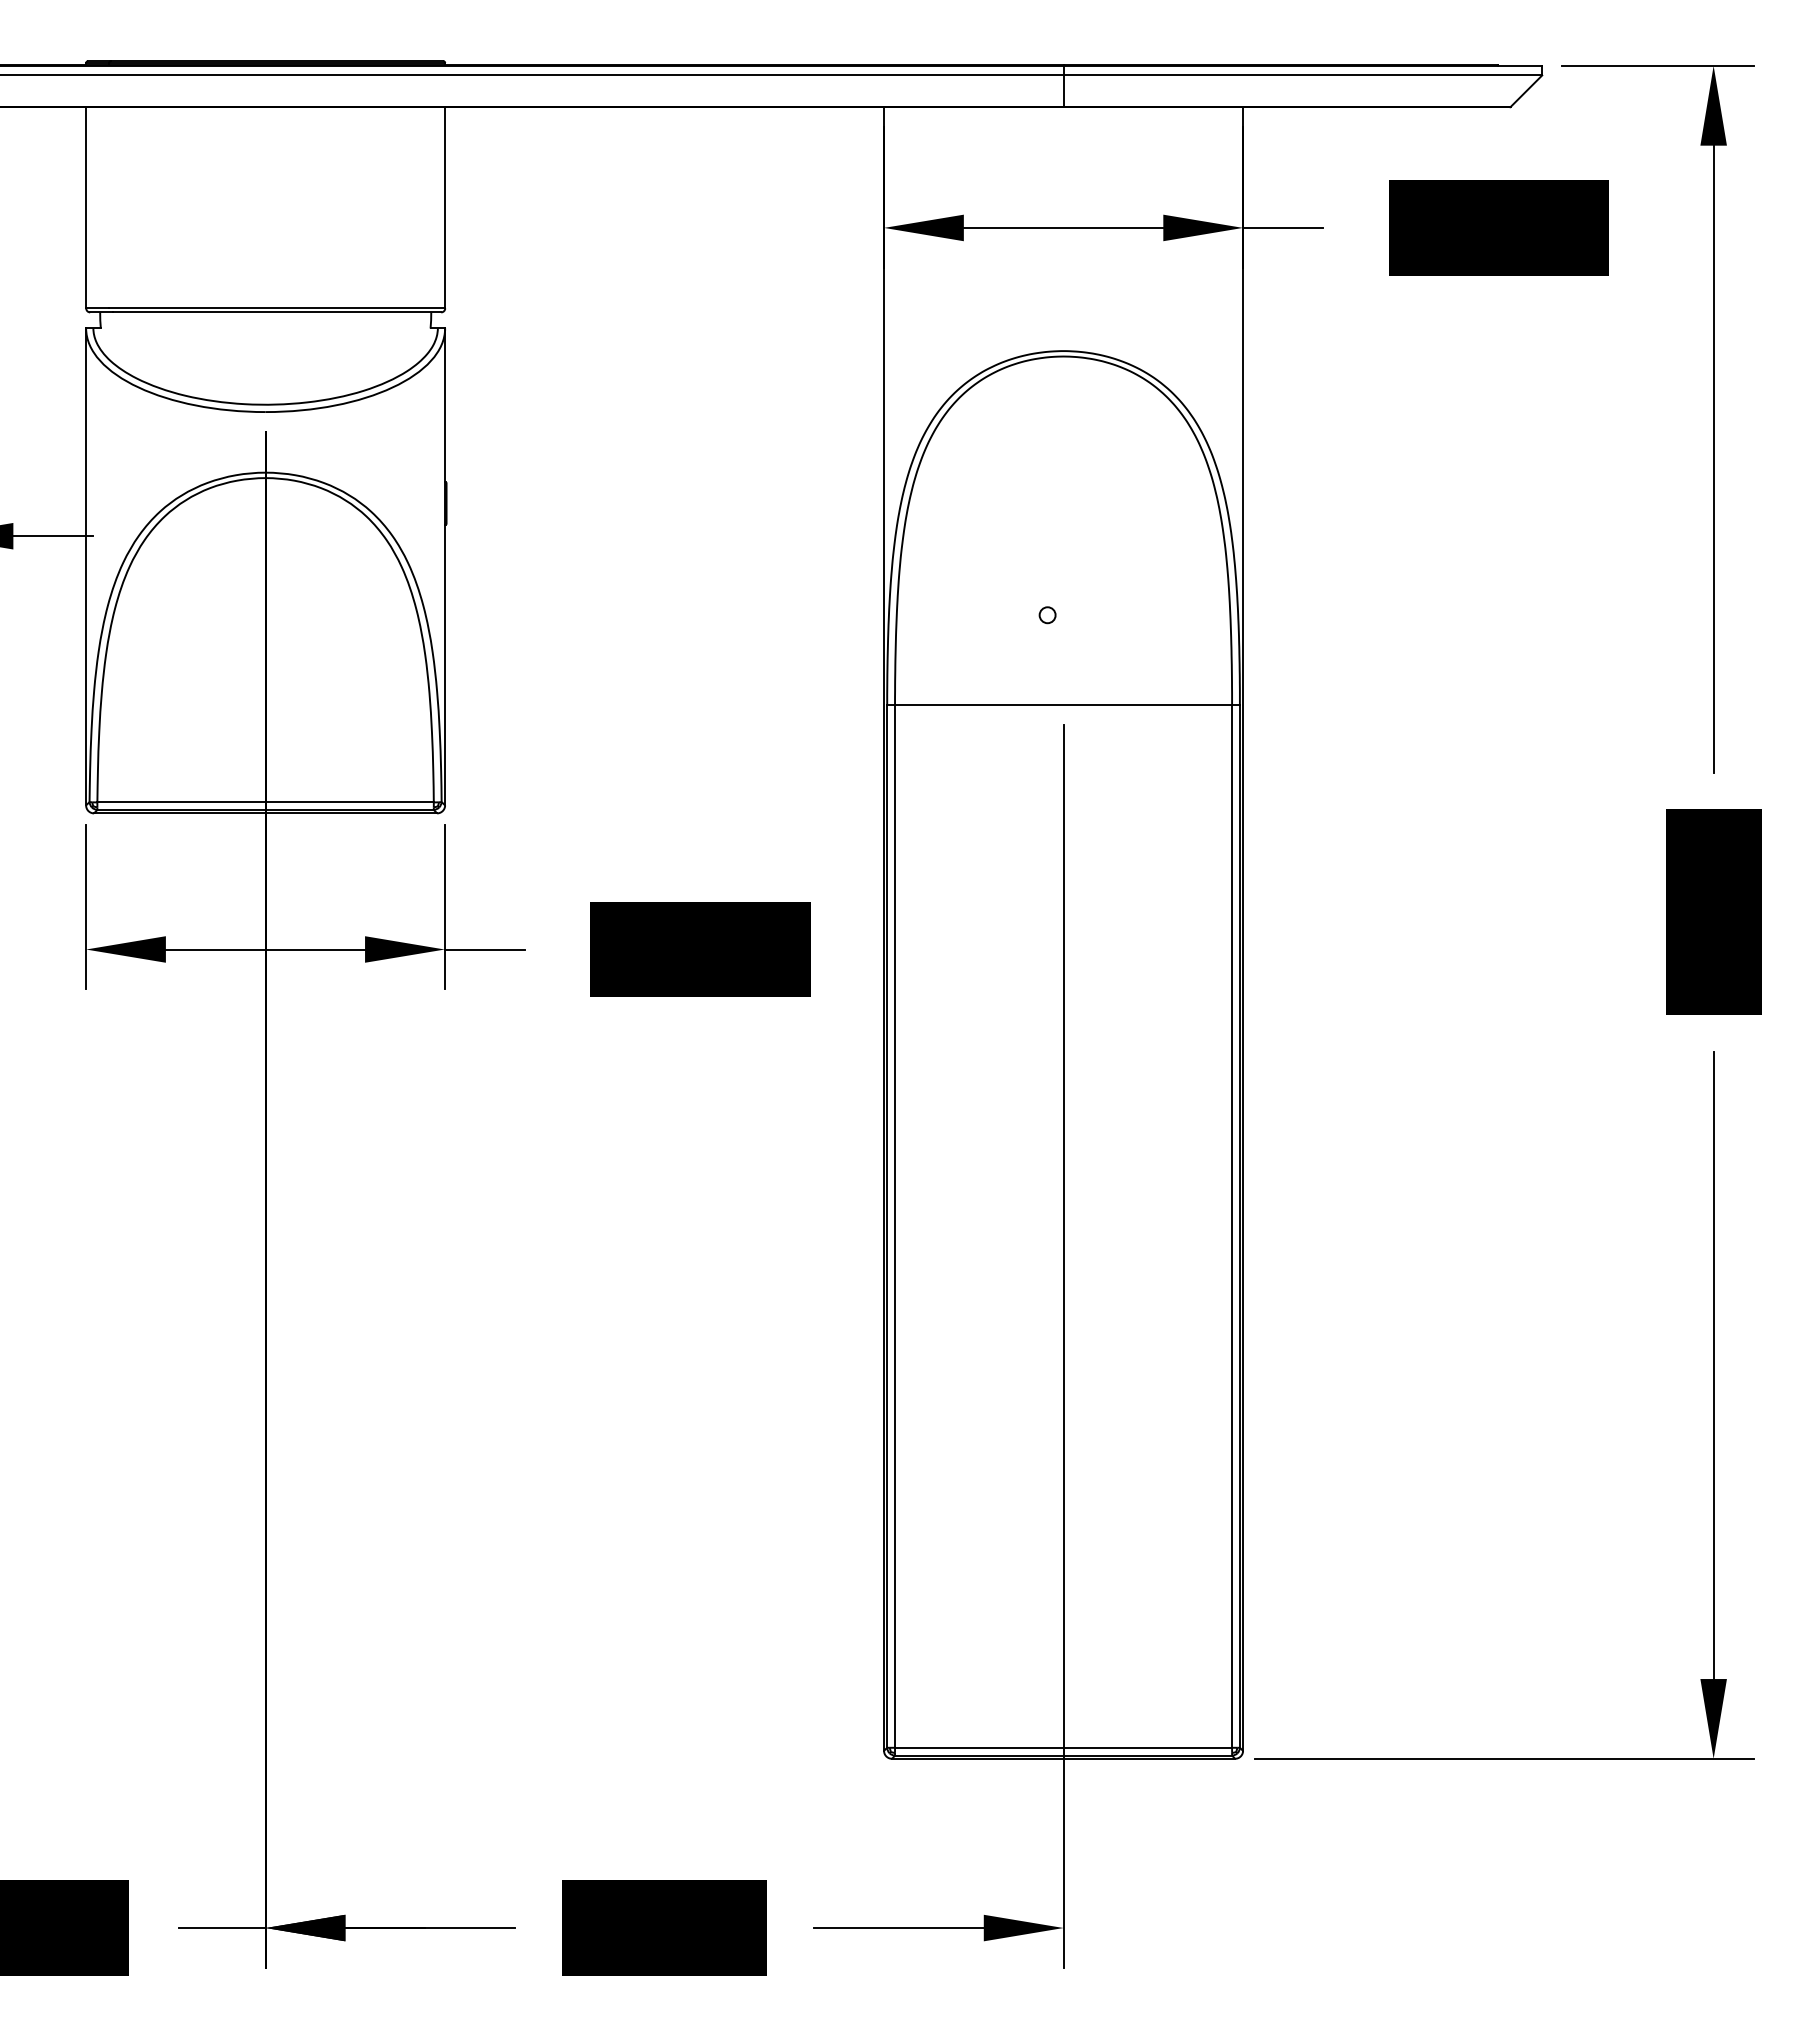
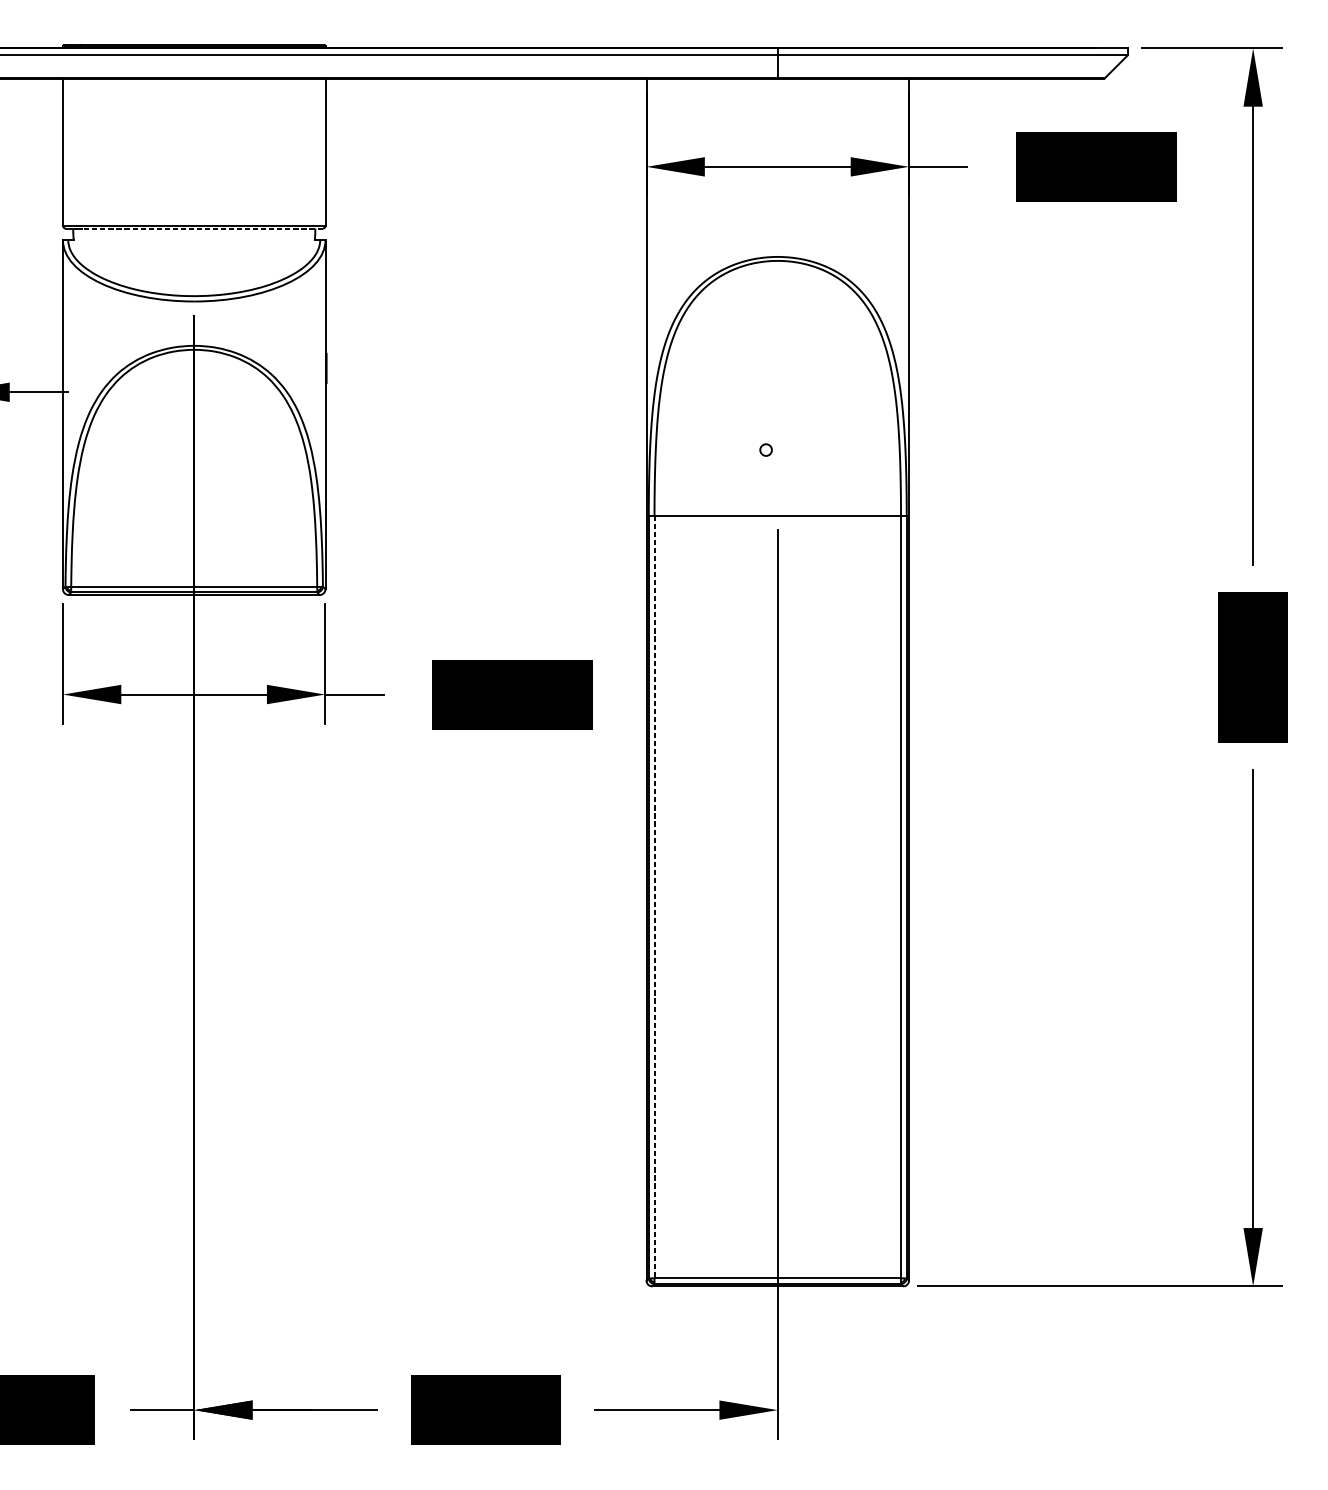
line: (276, 312) -> (202, 228), solid -> dashed
line: (895, 1226) -> (654, 897), solid -> dashed

